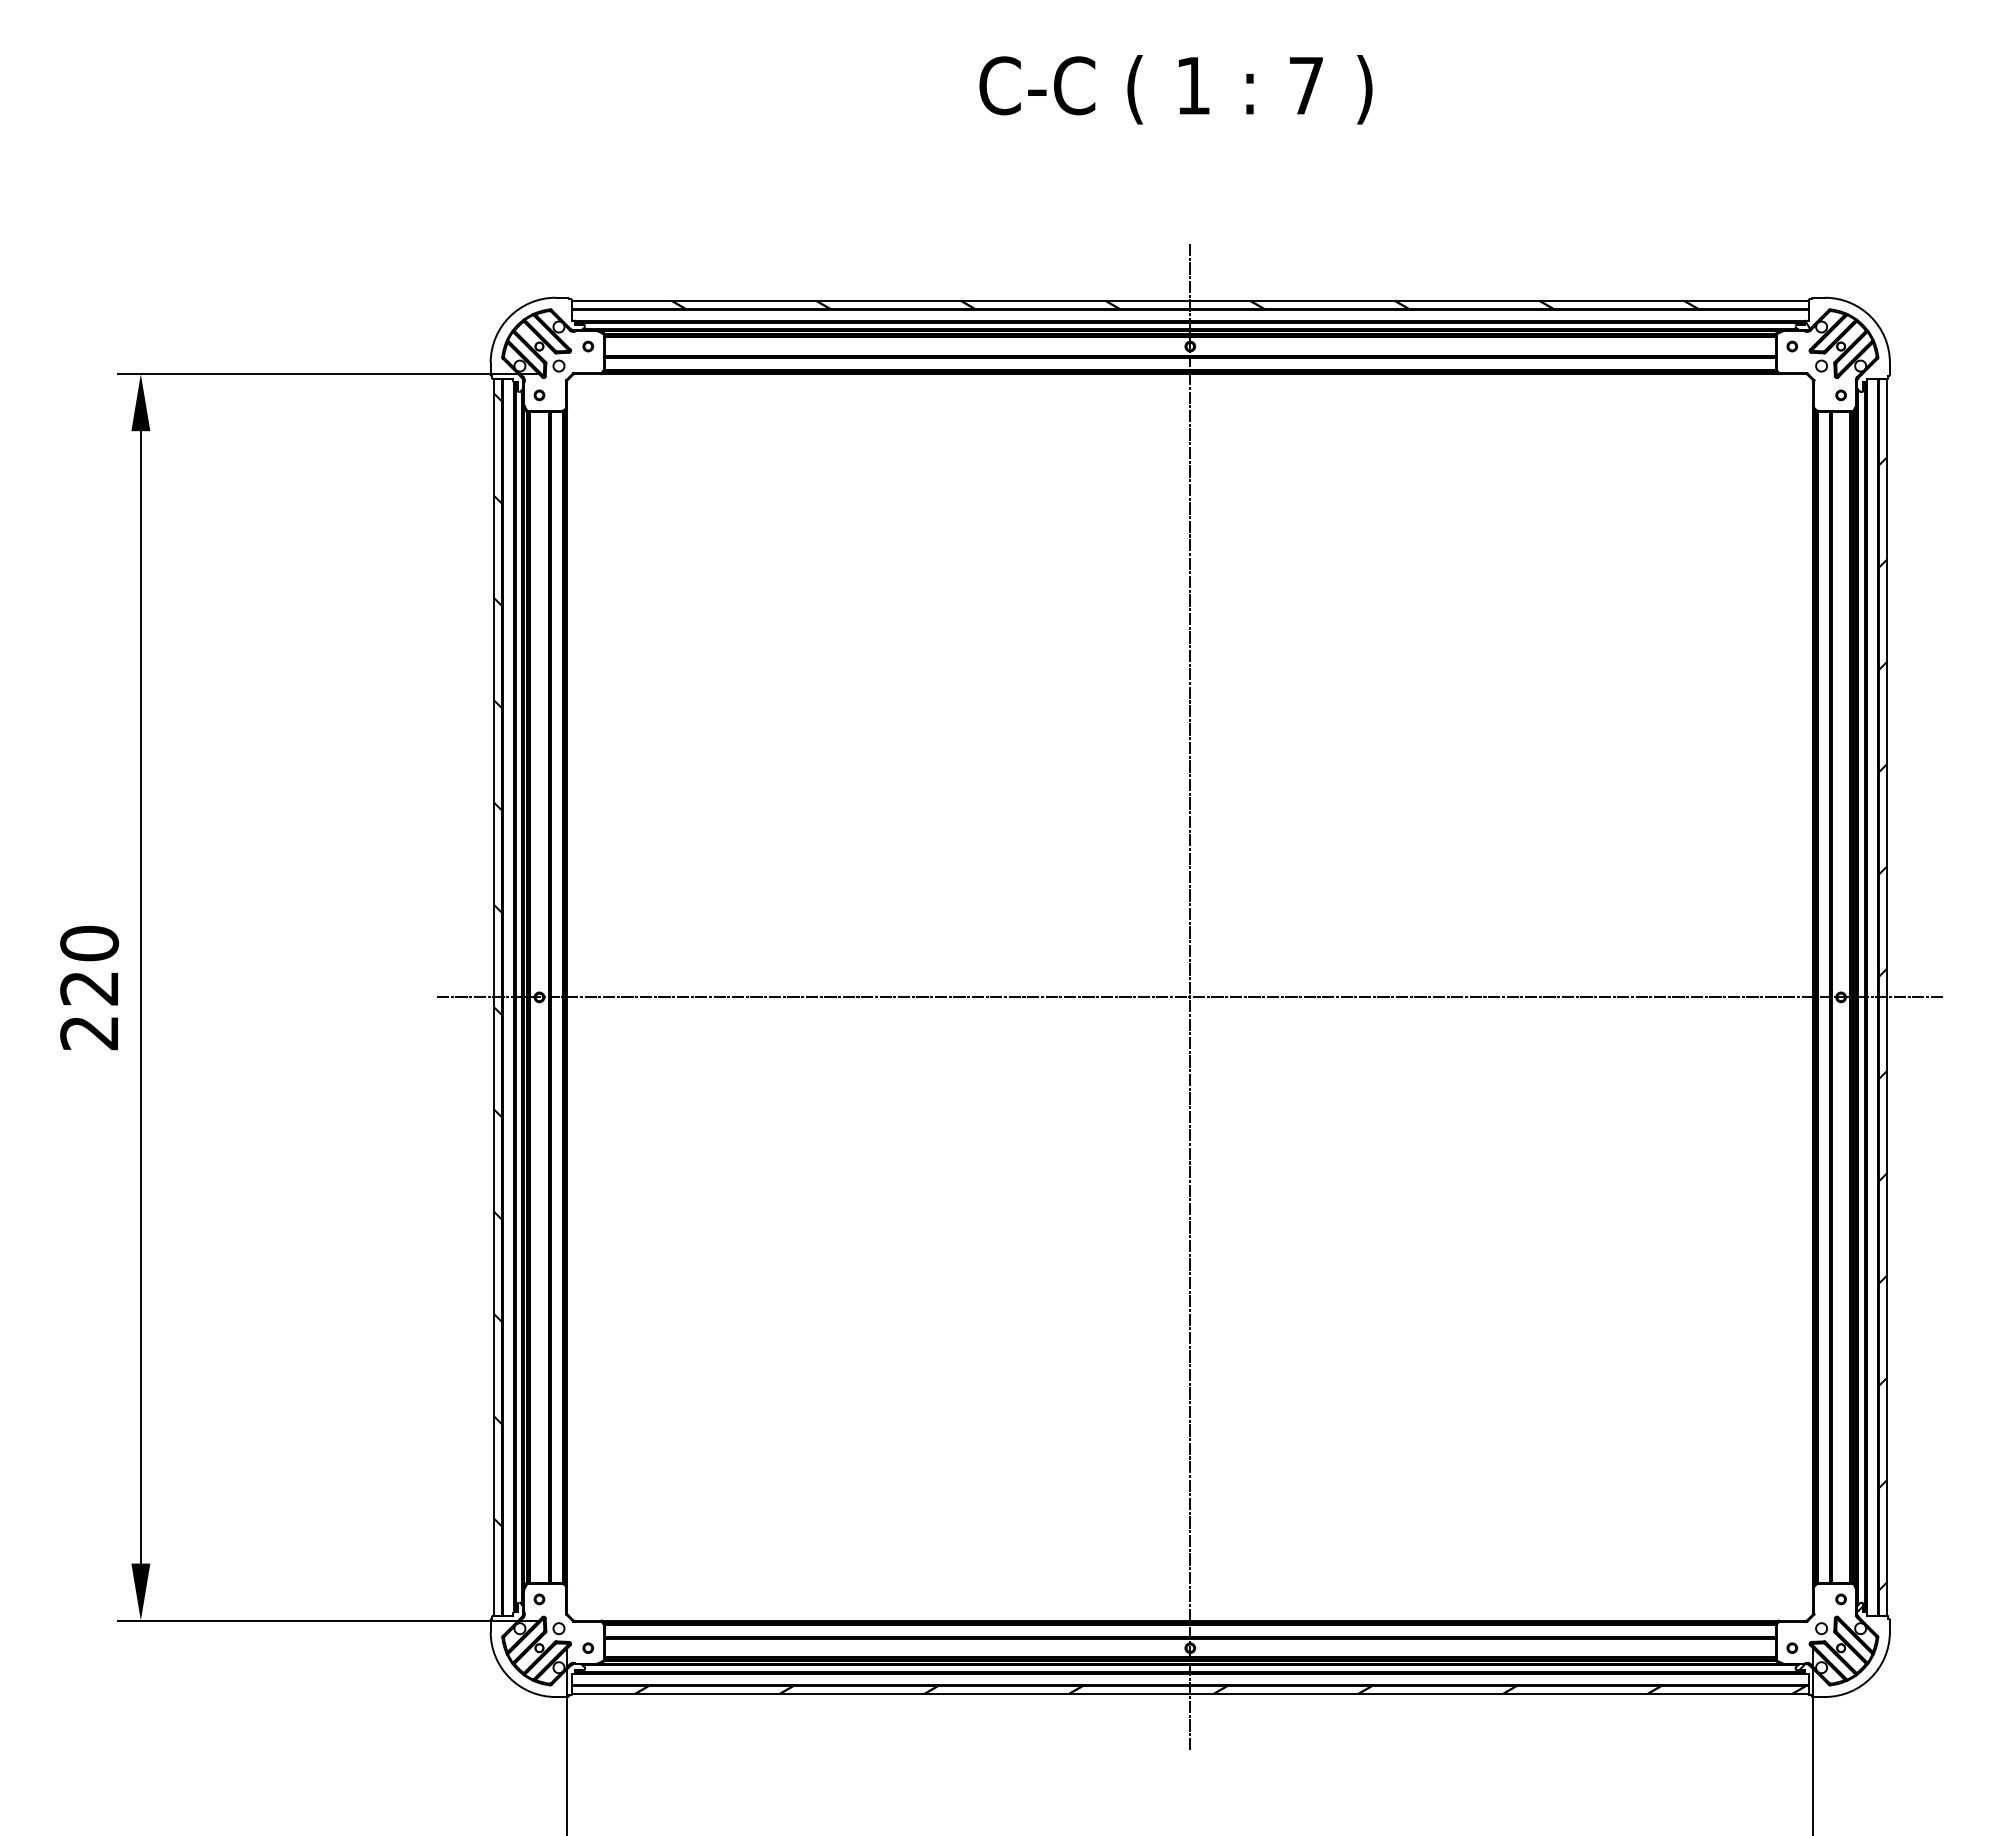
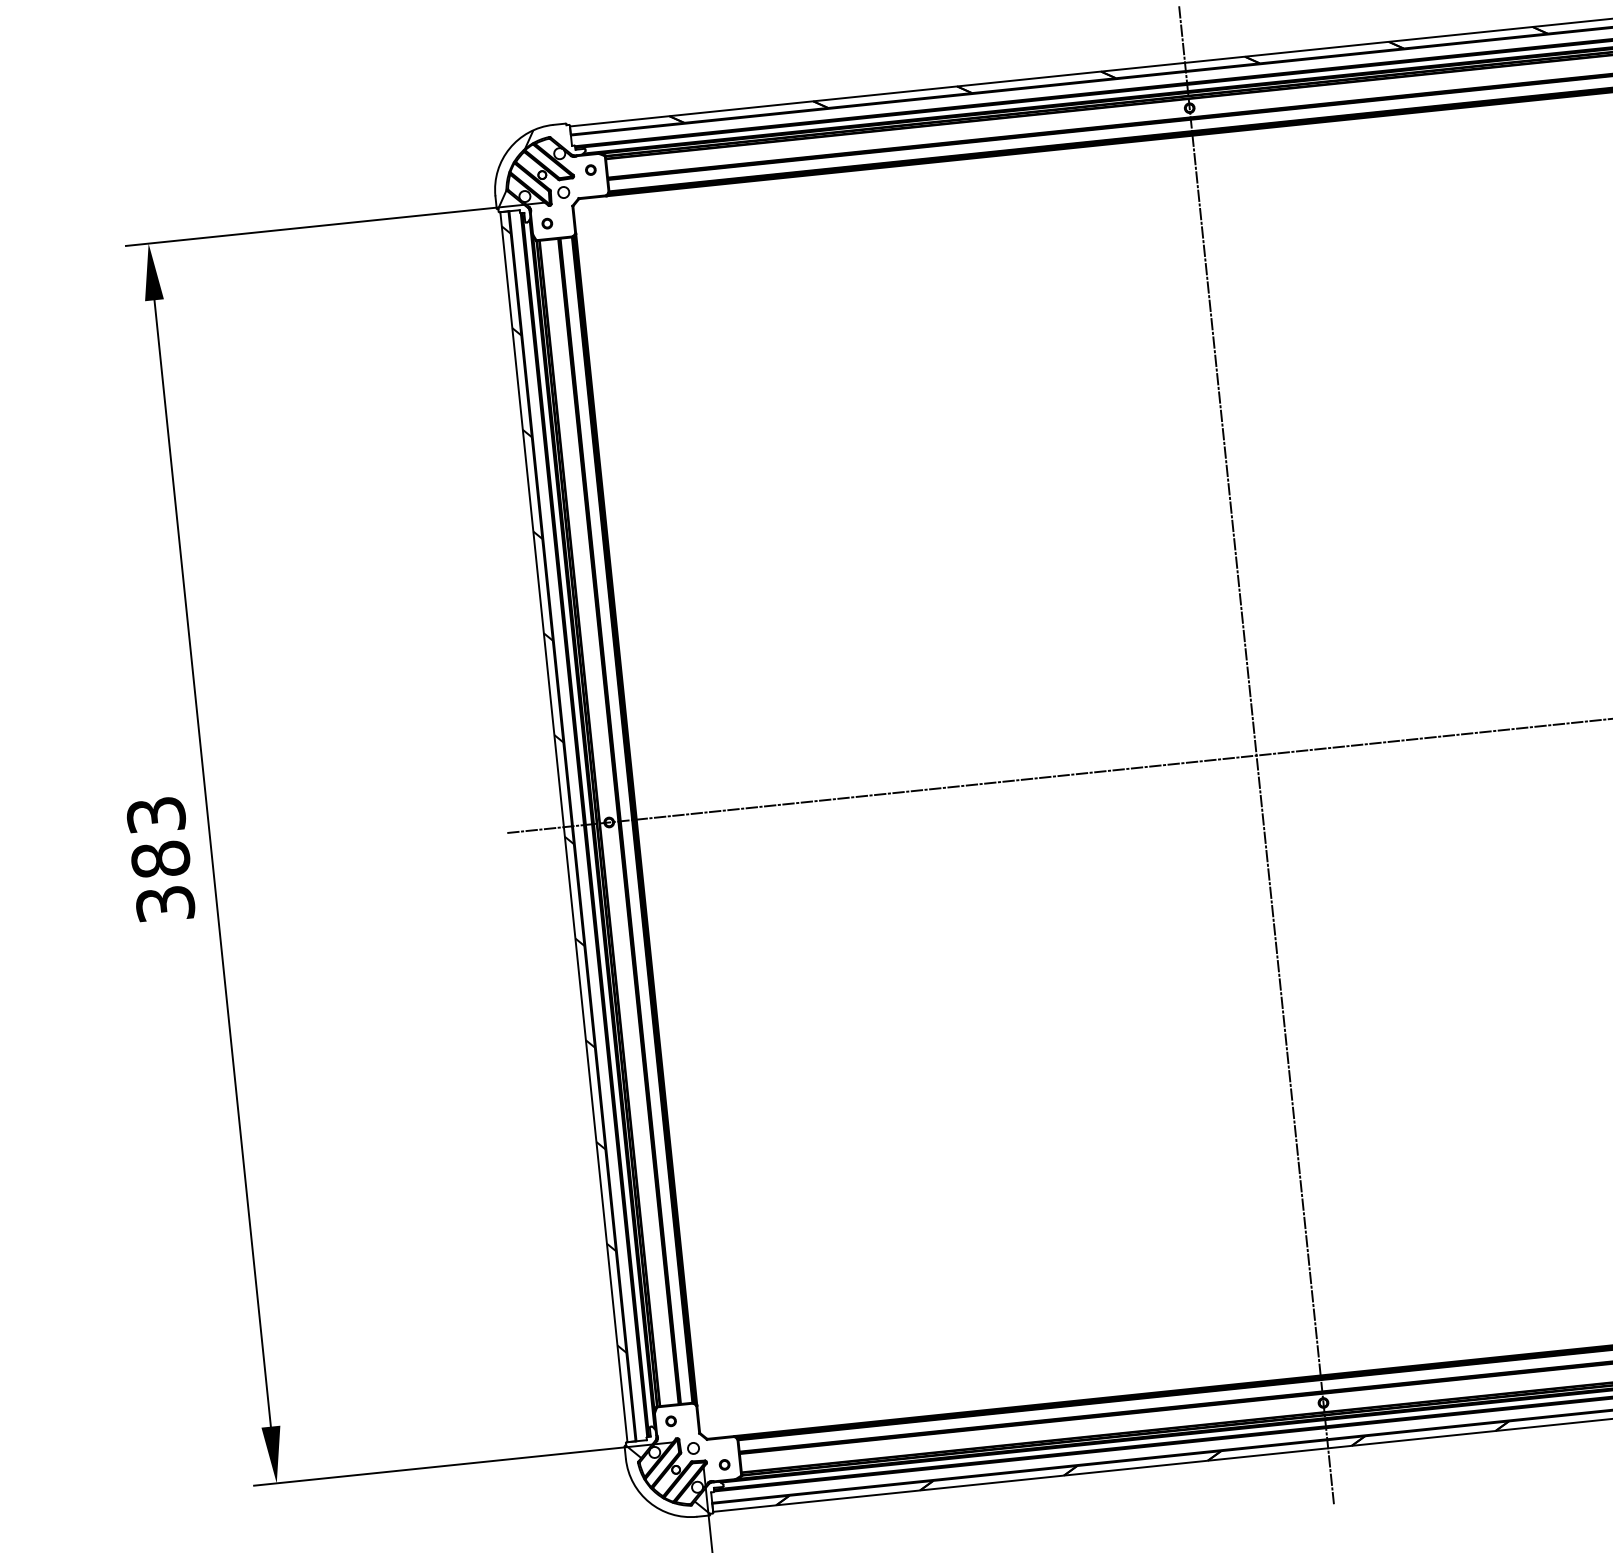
hatch: (513, 338) -> (515, 169), added
text: (89, 987) -> (160, 858), 220 -> 383
hatch: (530, 1656) -> (668, 1479), added

